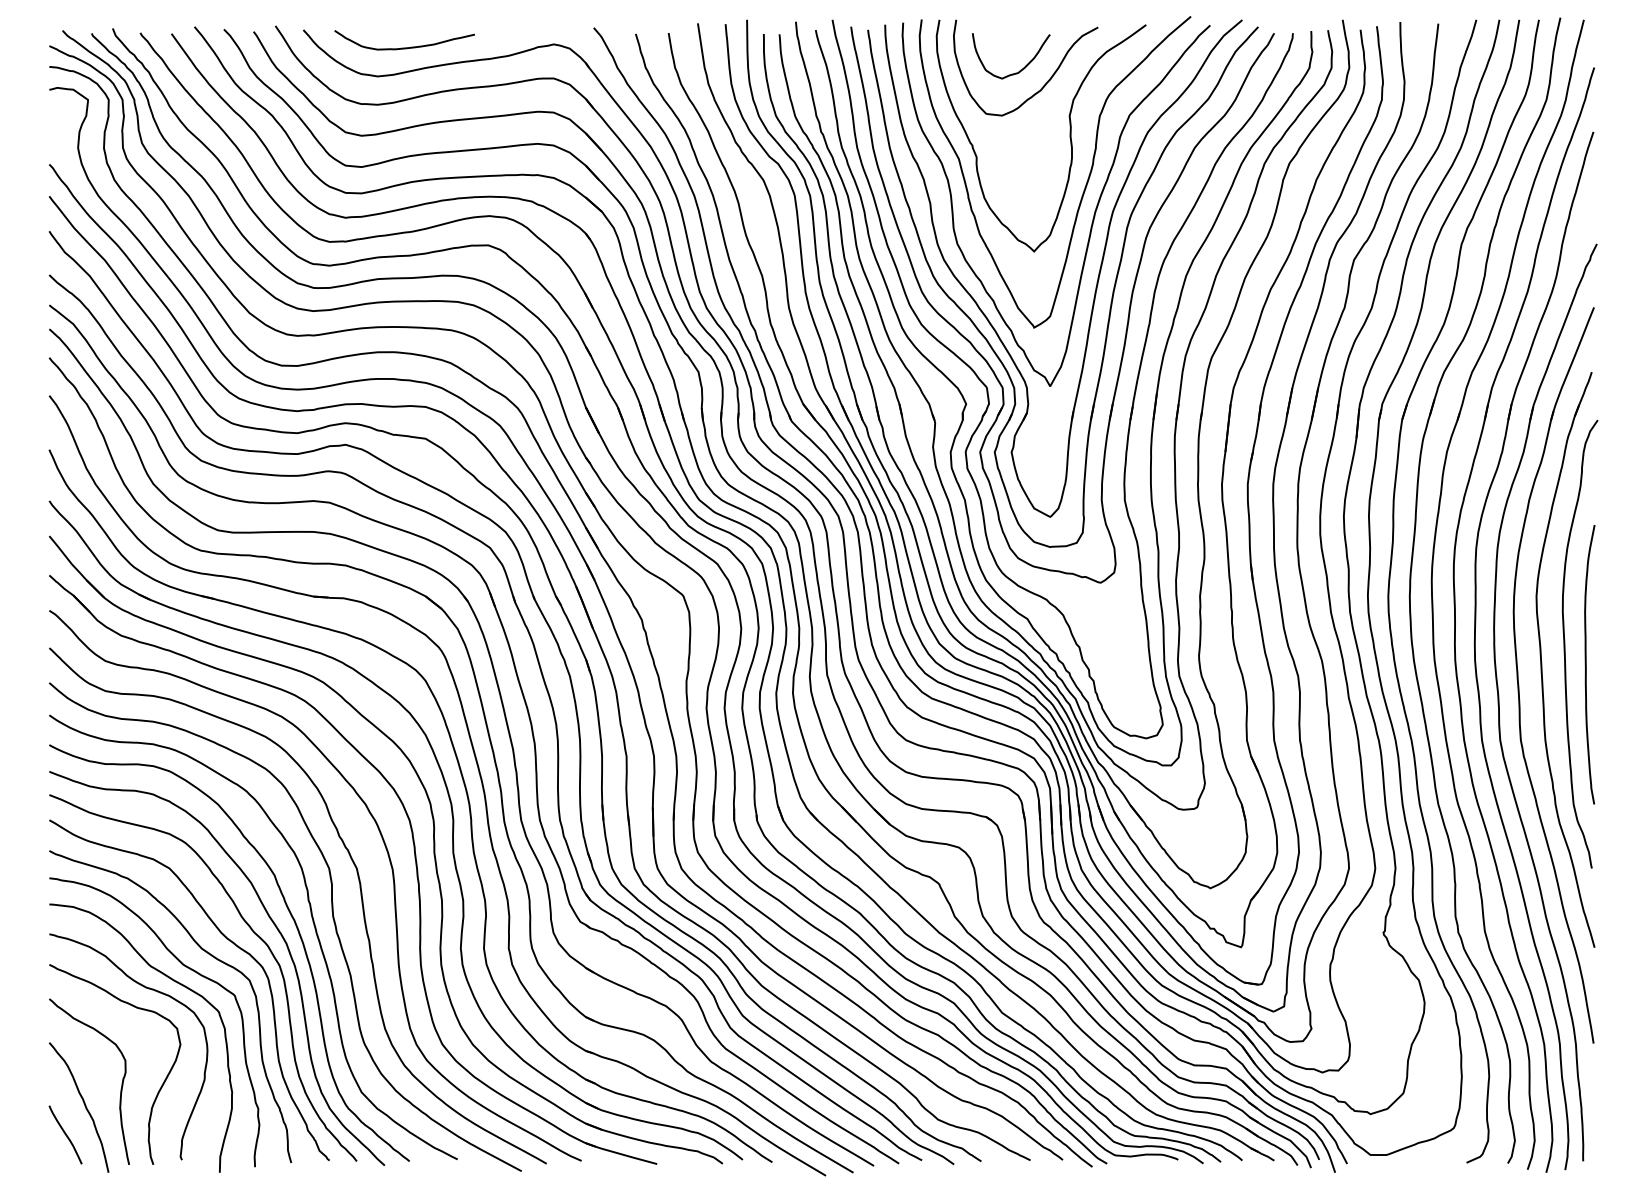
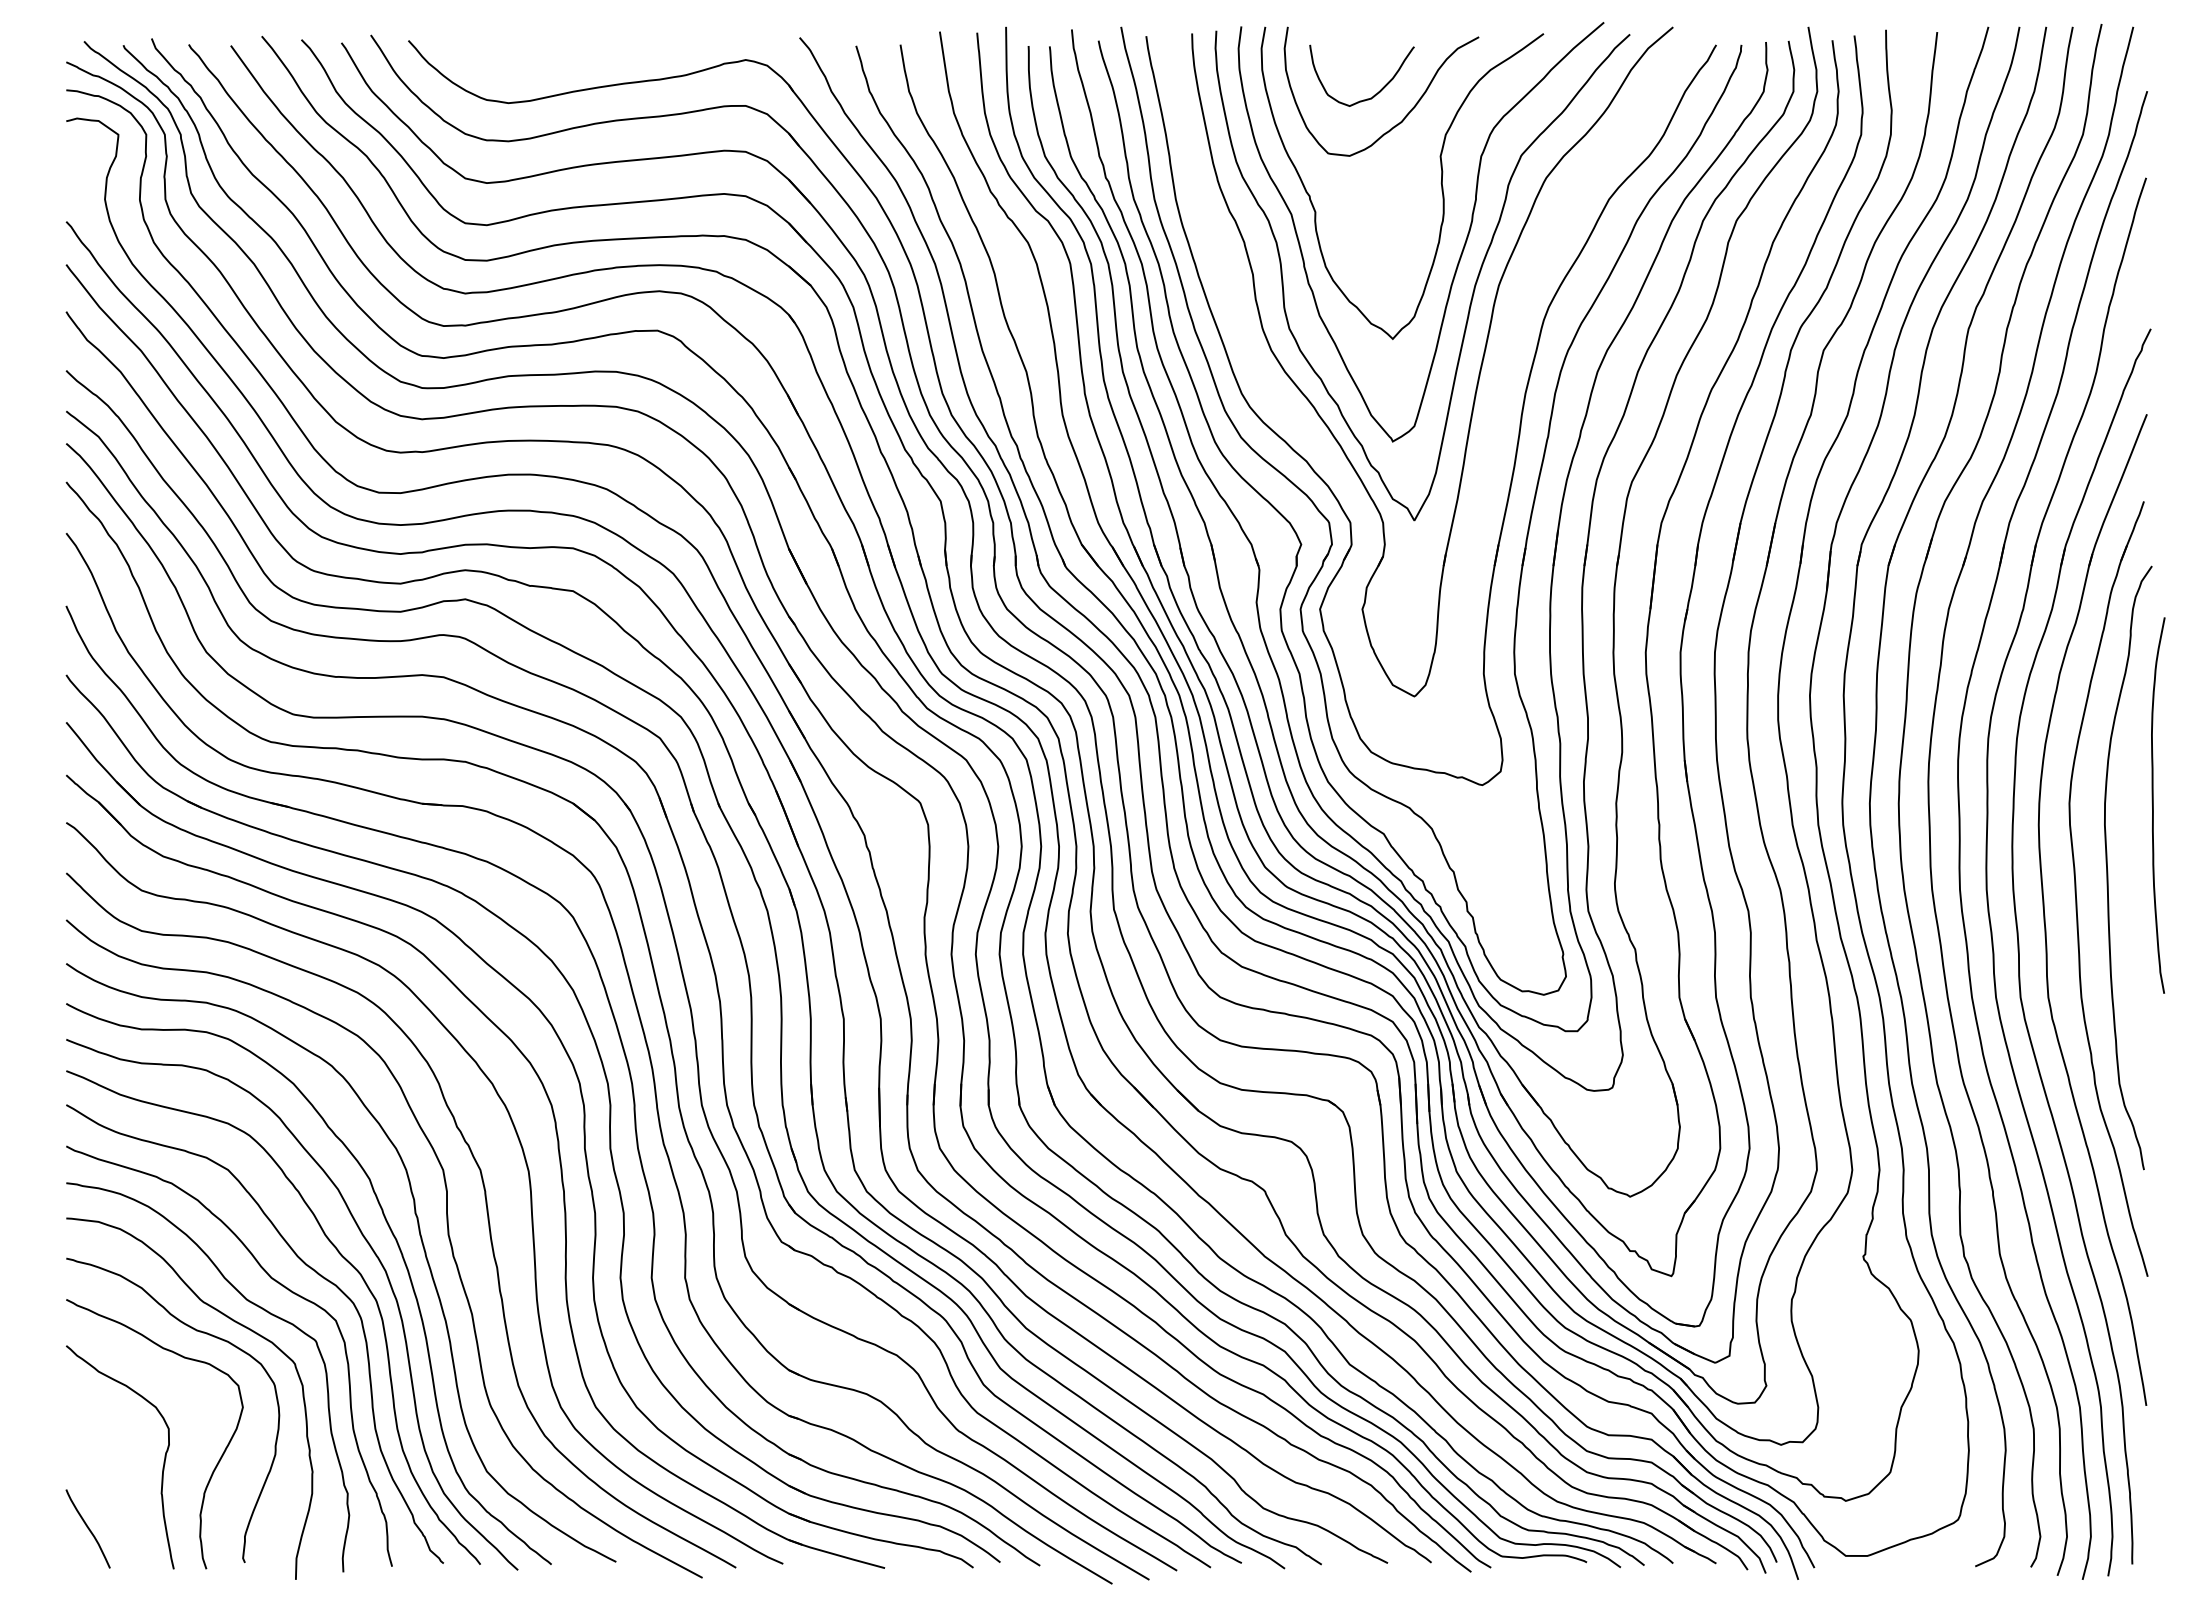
curve: (404, 47) -> (544, 64), removed
part: (1111, 296) -> (1497, 399), removed
curve: (1586, 664) -> (2153, 805), moved
curve: (84, 1105) -> (113, 1489), removed

